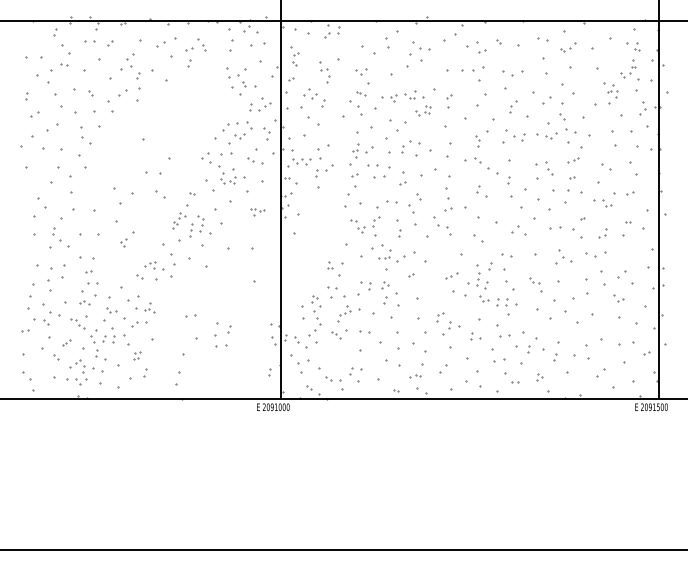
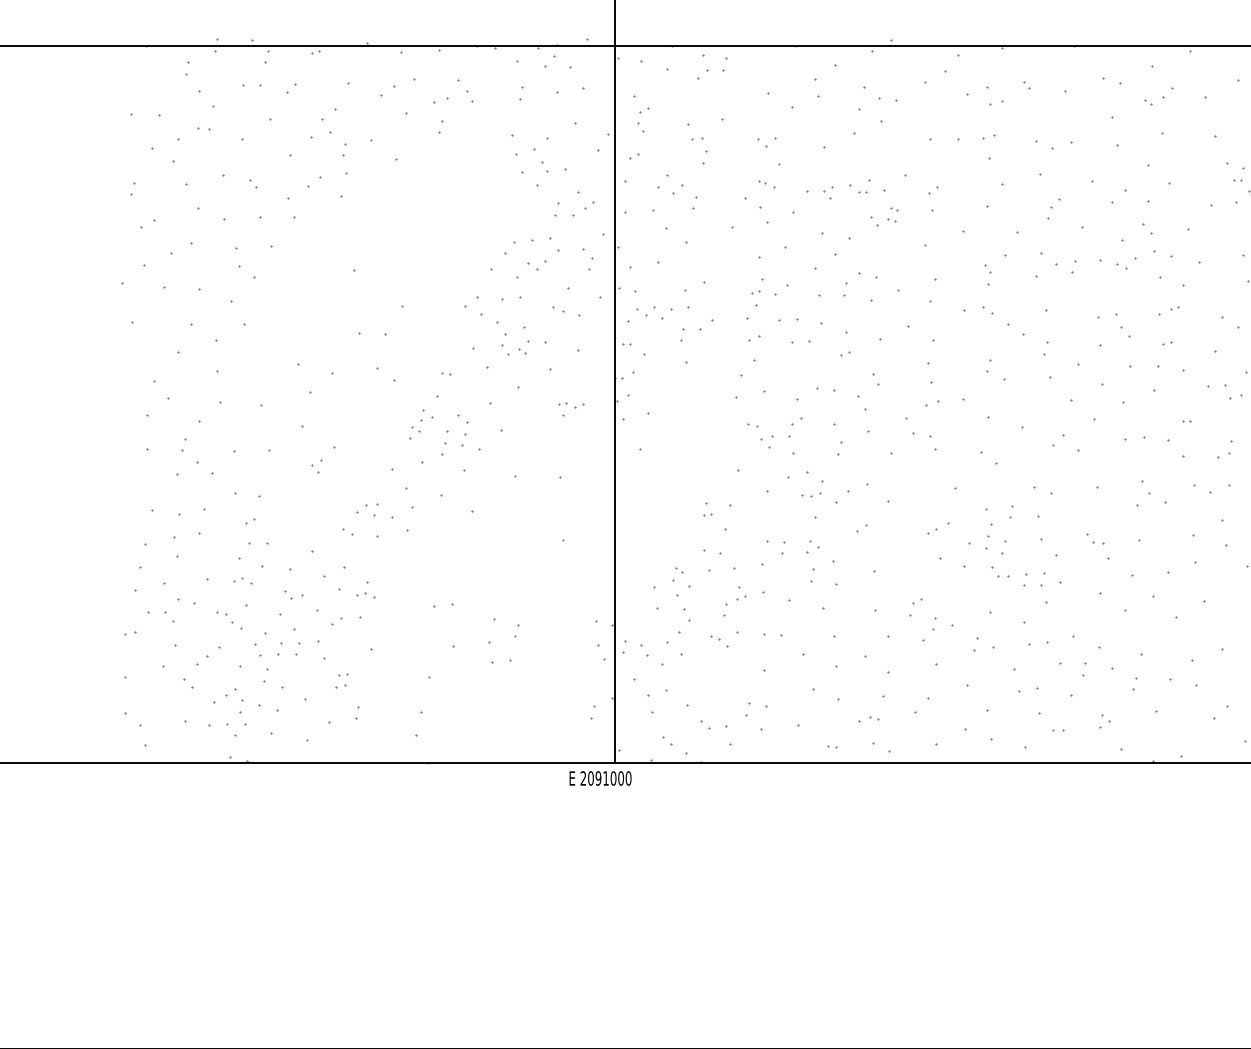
part: (231, 45) -> (521, 92), size x0.62
part: (478, 68) -> (989, 136), size x0.62
part: (66, 342) -> (208, 655), size x1.67

